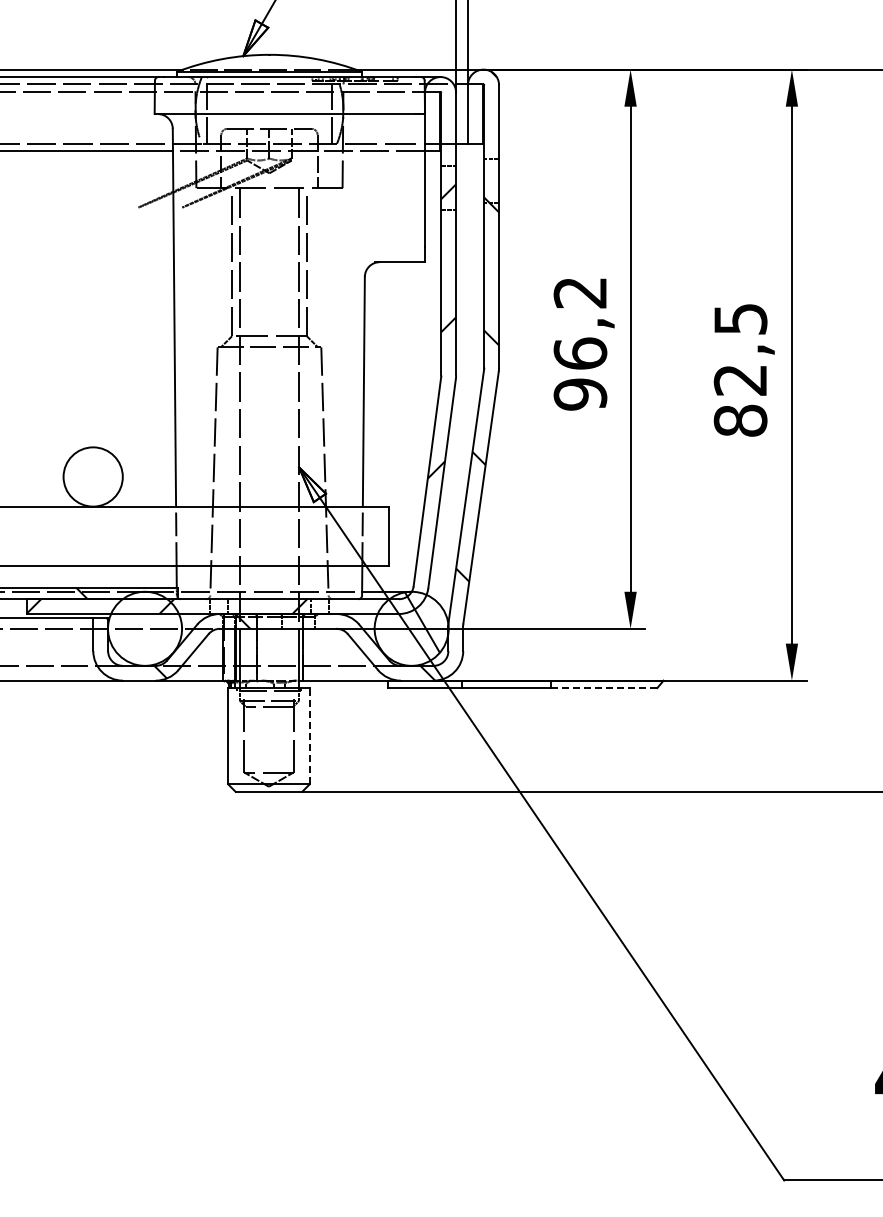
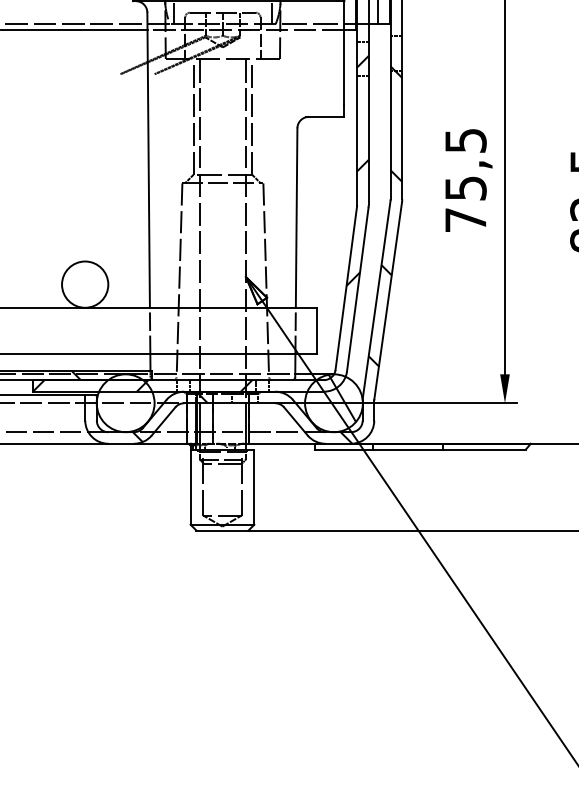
text: (580, 344) -> (465, 181), 96,2 -> 75,5
line: (604, 688) -> (484, 449), dashed -> solid
line: (309, 735) -> (254, 486), dashed -> solid

